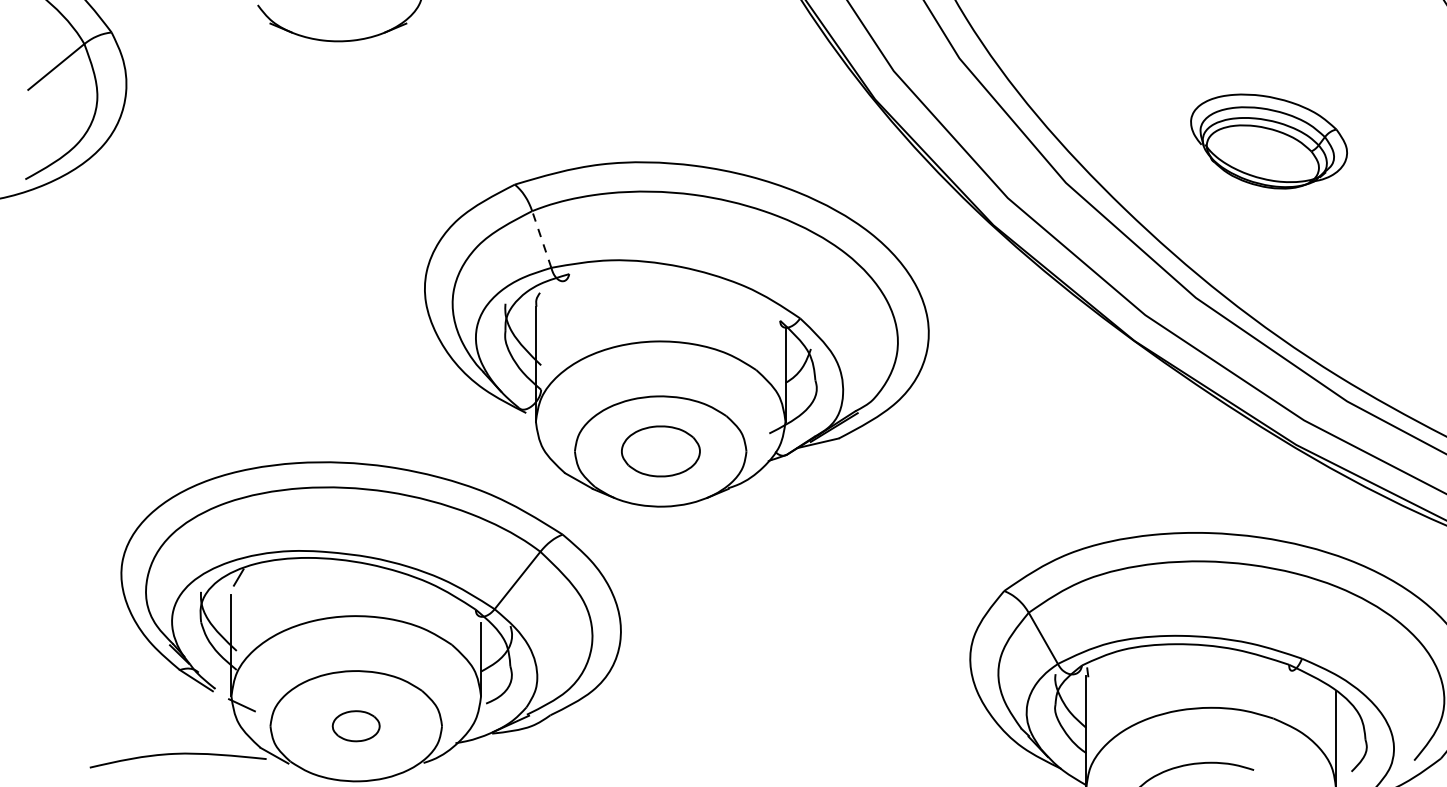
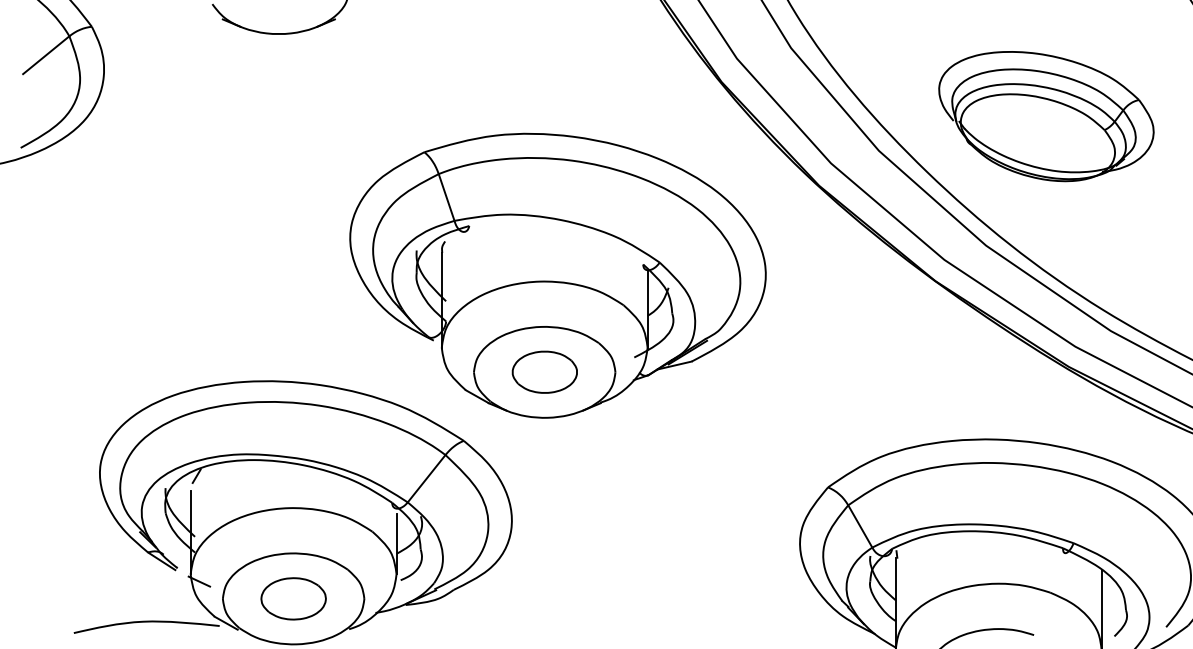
part: (1269, 141) -> (1046, 116), size x1.67
line: (541, 239) -> (446, 197), dashed -> solid
part: (356, 725) -> (293, 598), size x1.67

